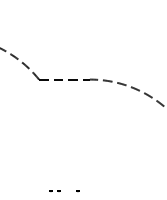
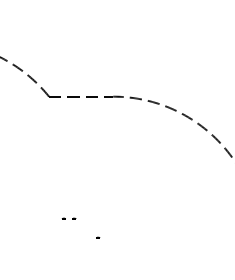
part: (54, 190) -> (68, 218), moved

